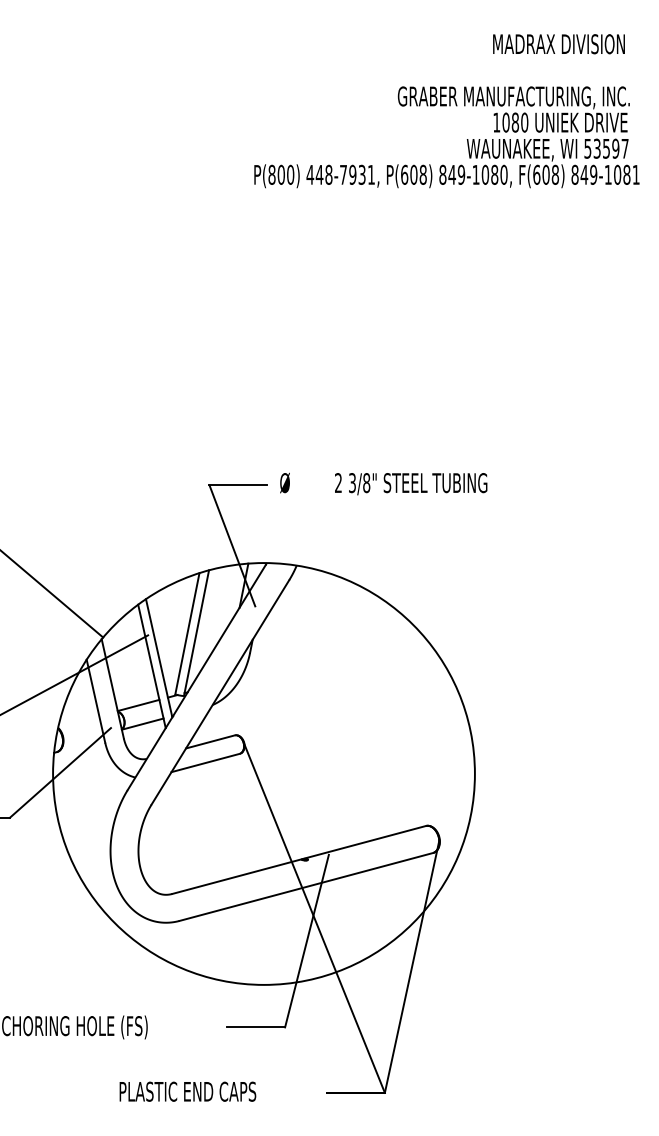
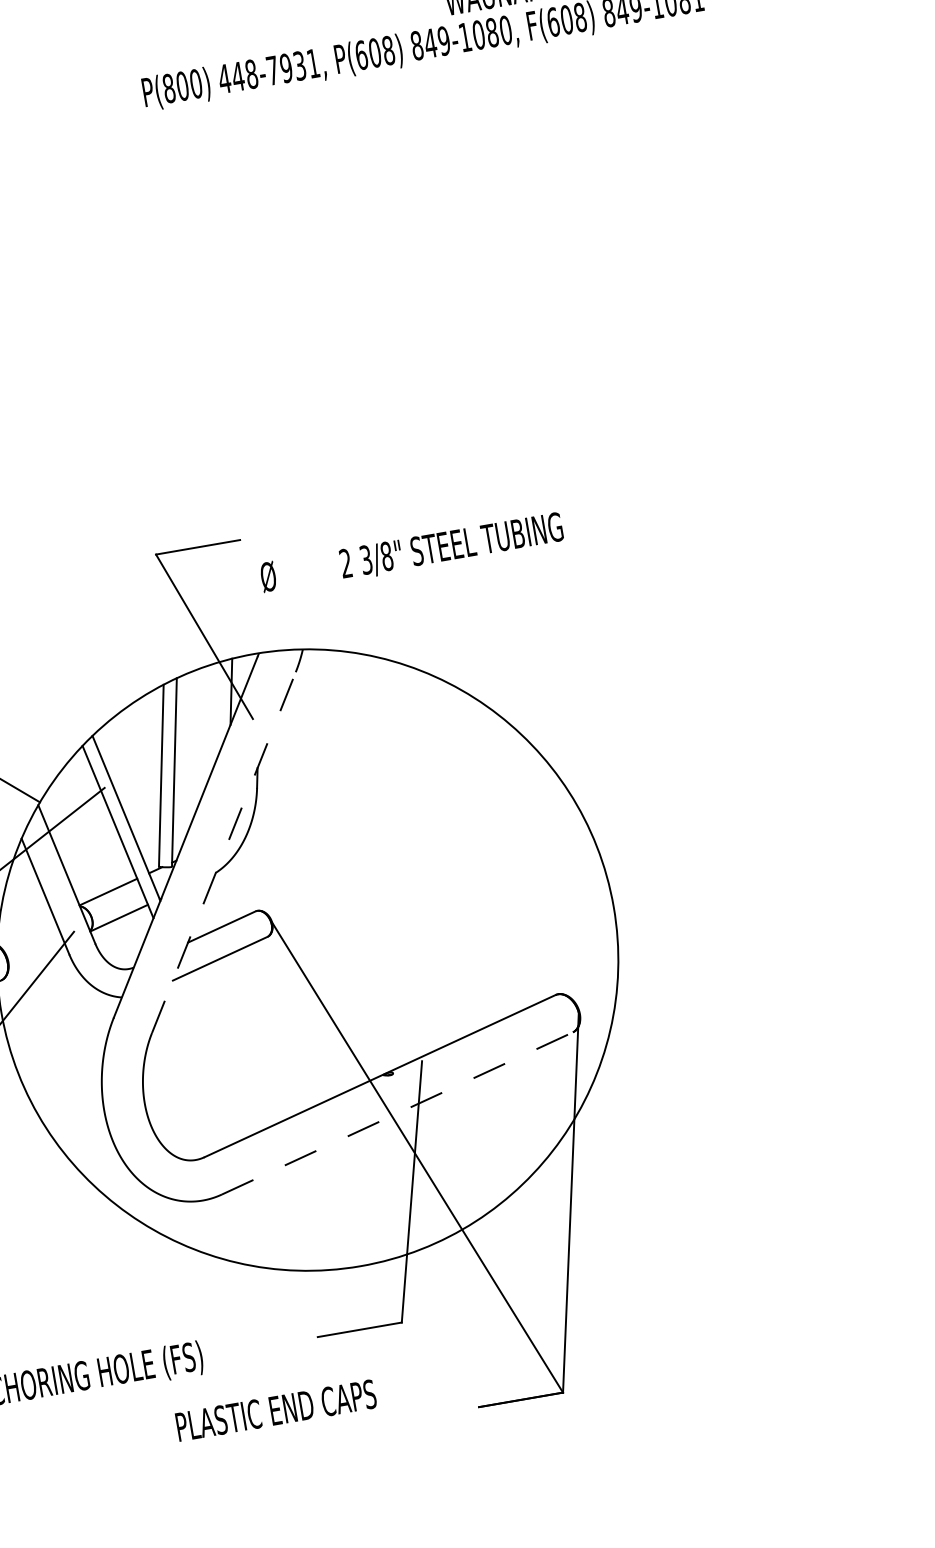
text: (383, 483) -> (411, 552), moved
line: (220, 692) -> (224, 852), solid -> dashed
line: (306, 886) -> (397, 1112), solid -> dashed
text: (187, 1091) -> (275, 1410), moved

